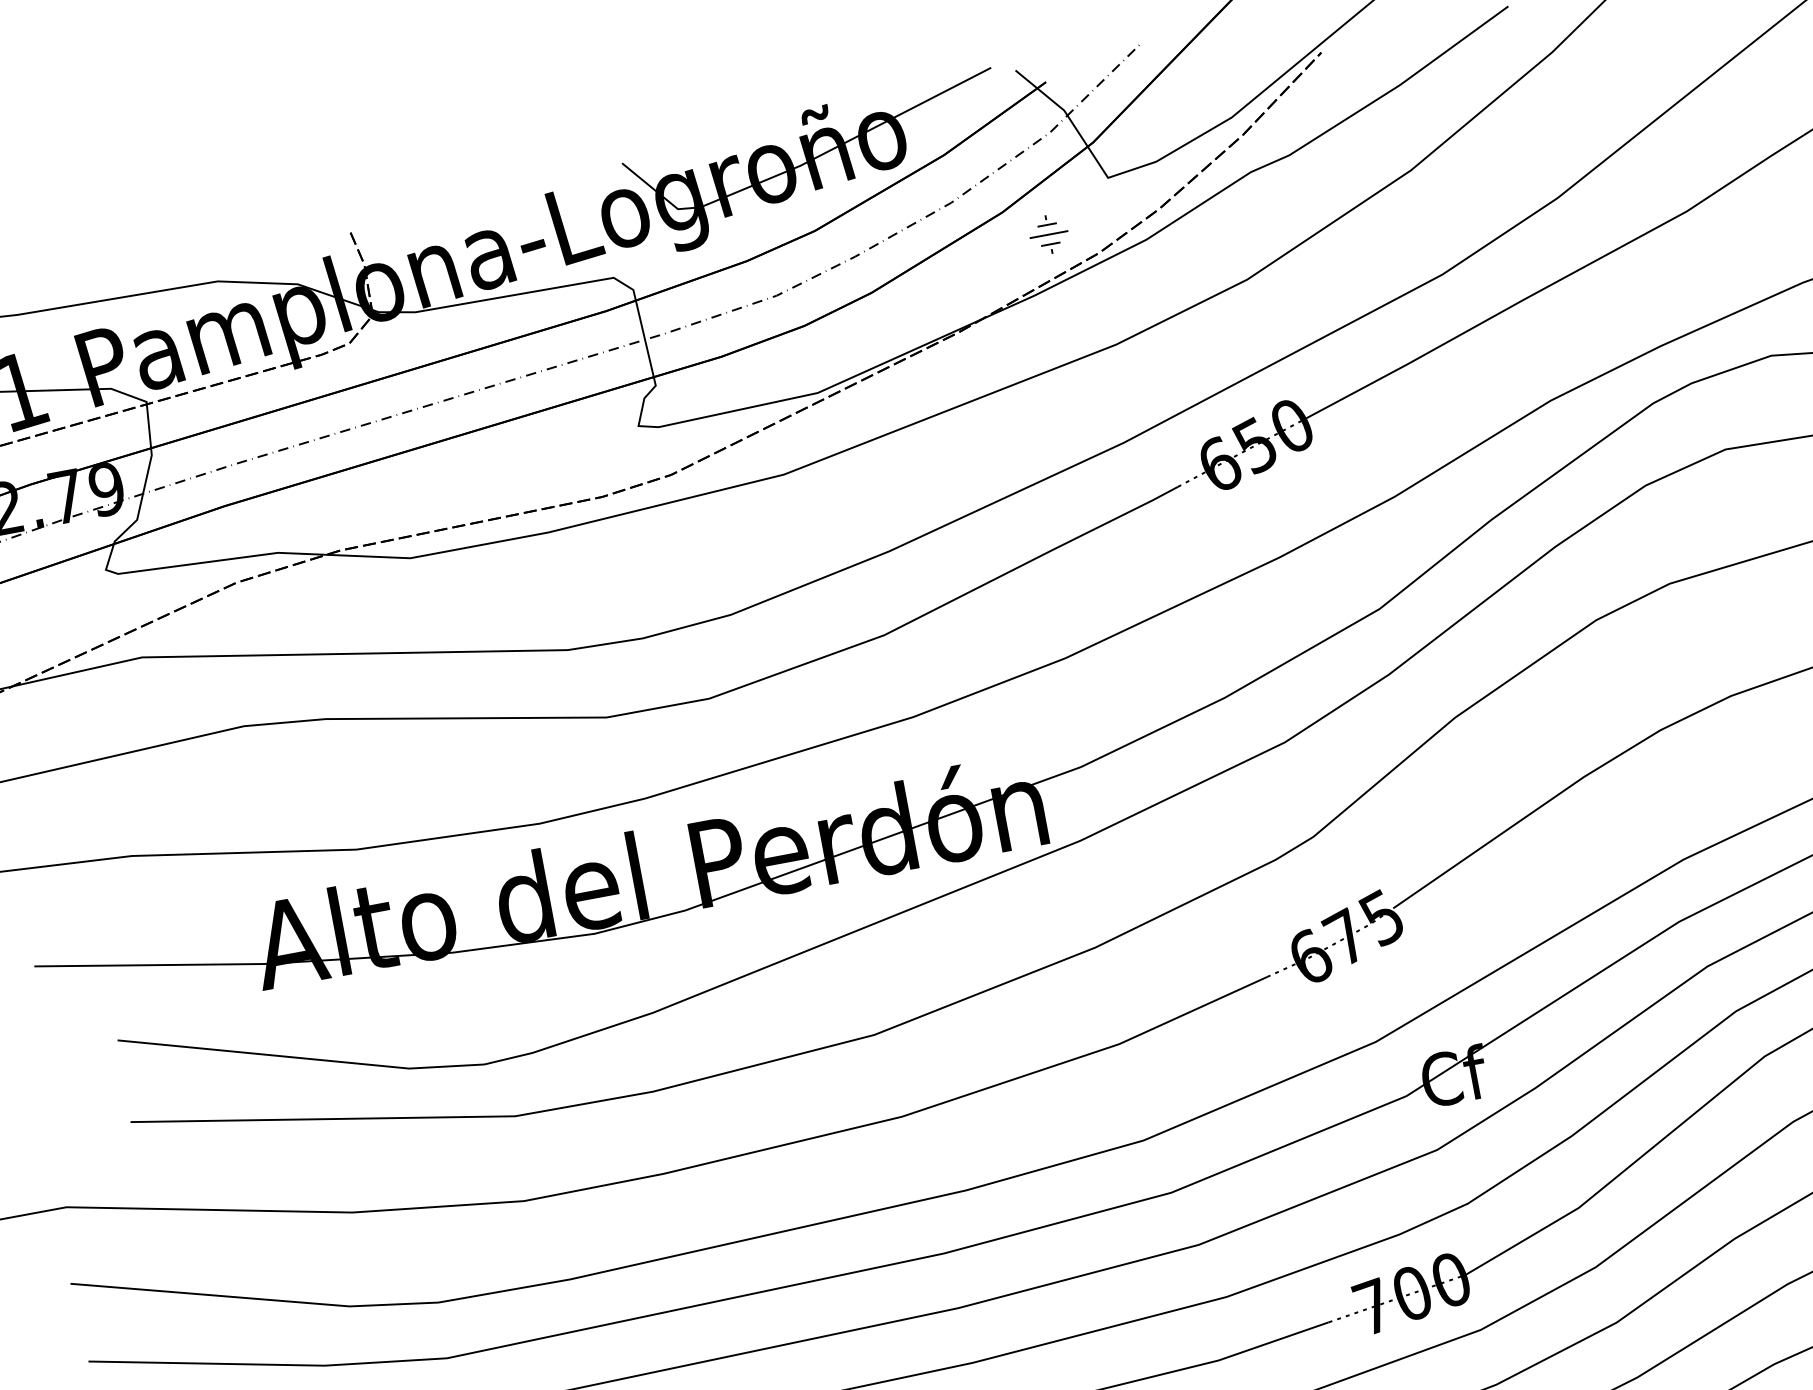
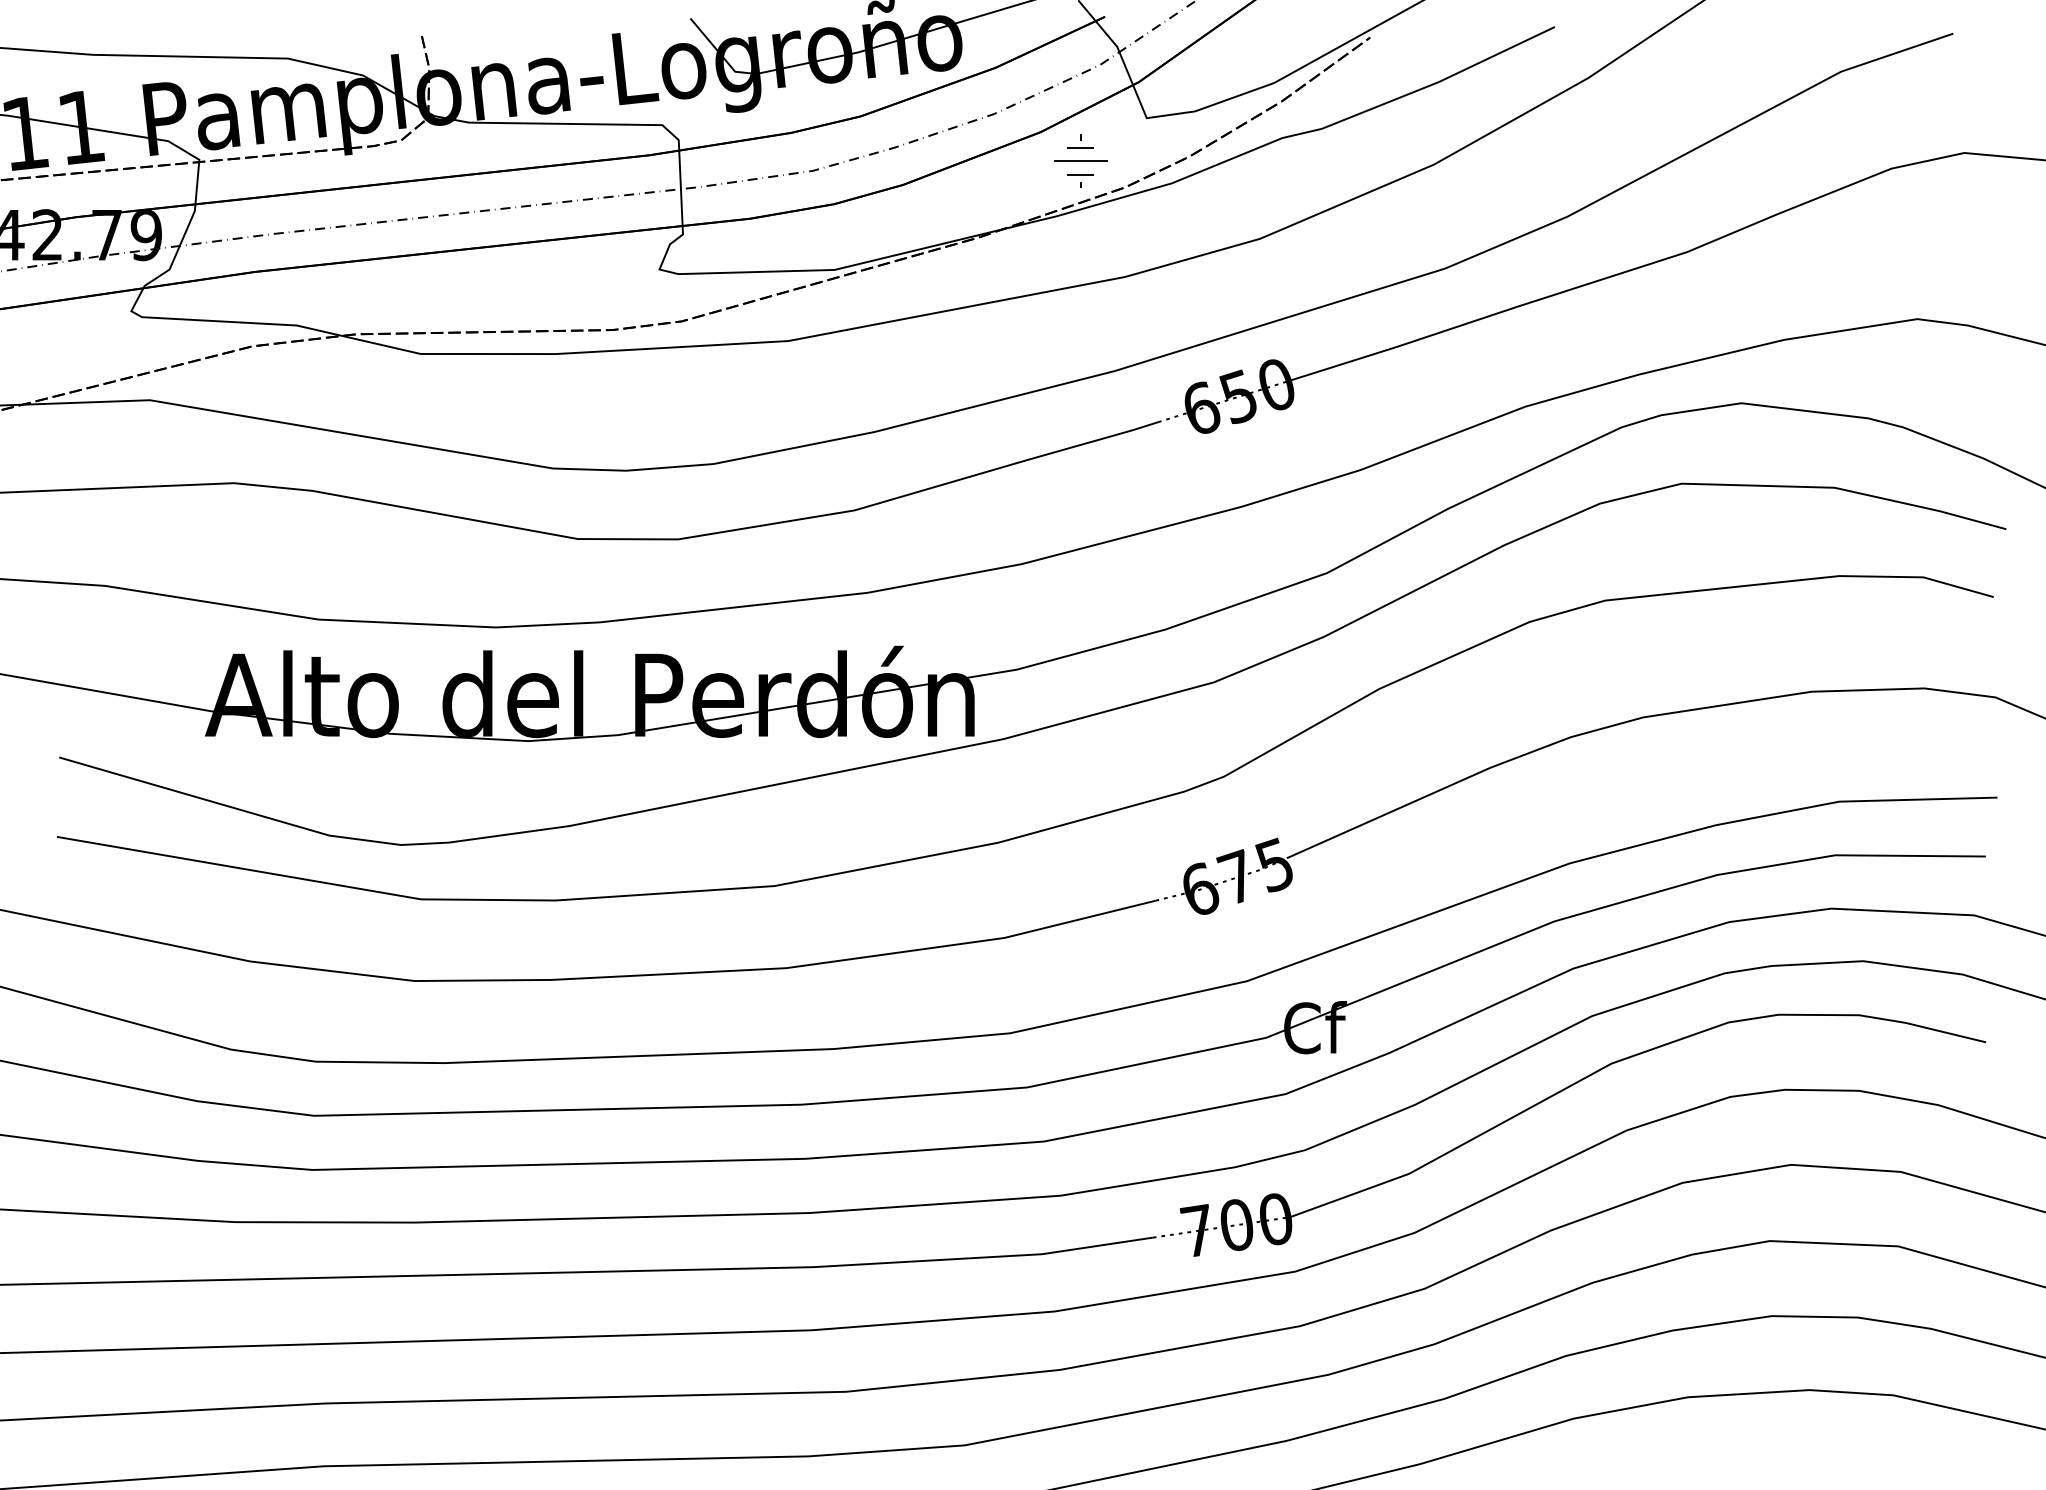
part: (1048, 233) -> (1080, 160), size x1.43

